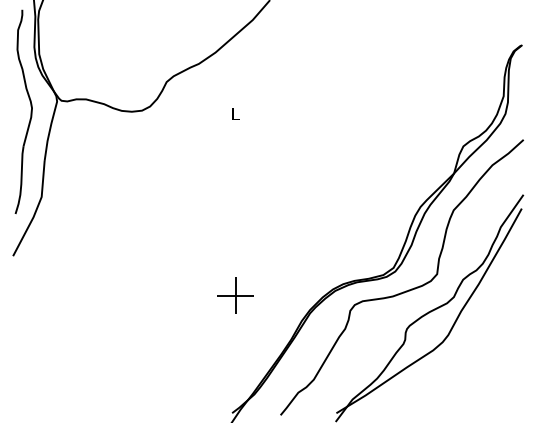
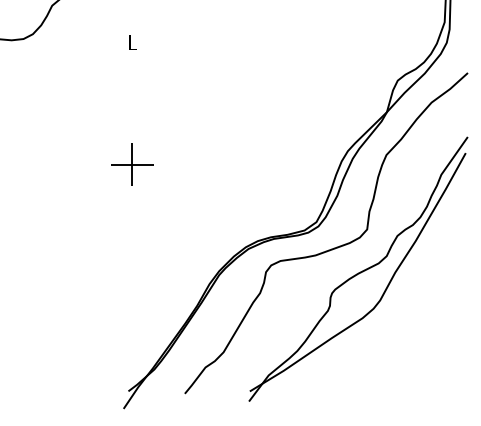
part: (235, 295) -> (132, 164), moved

